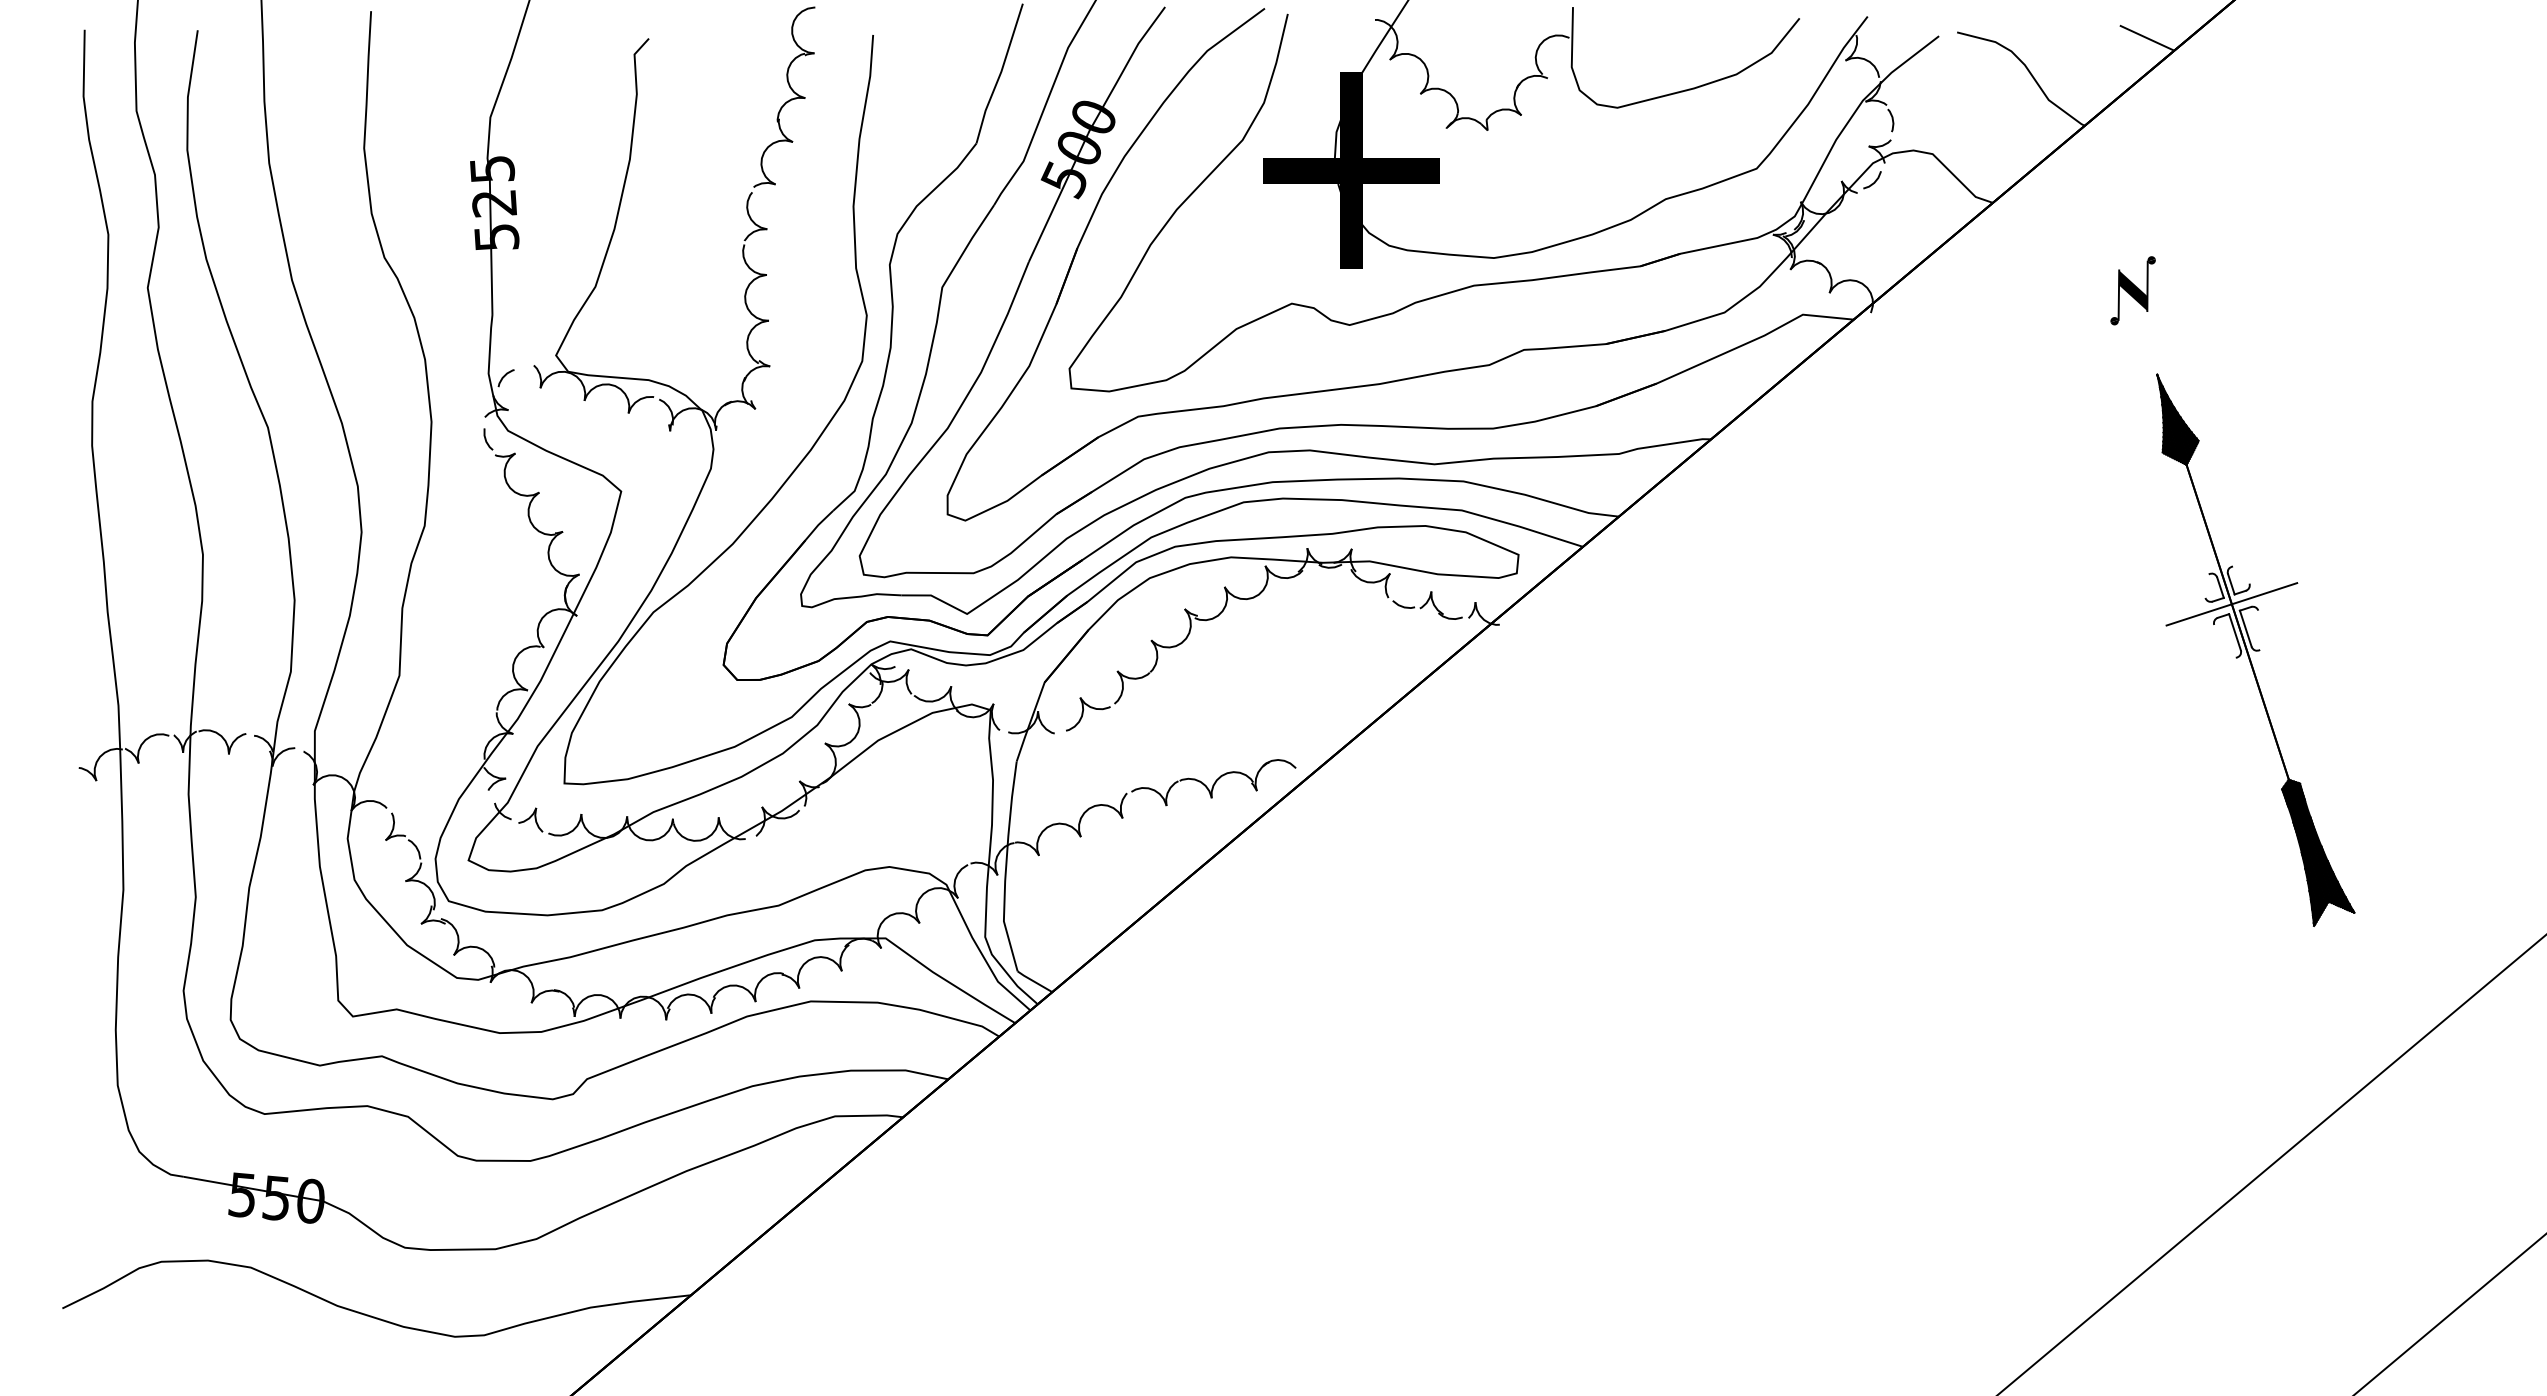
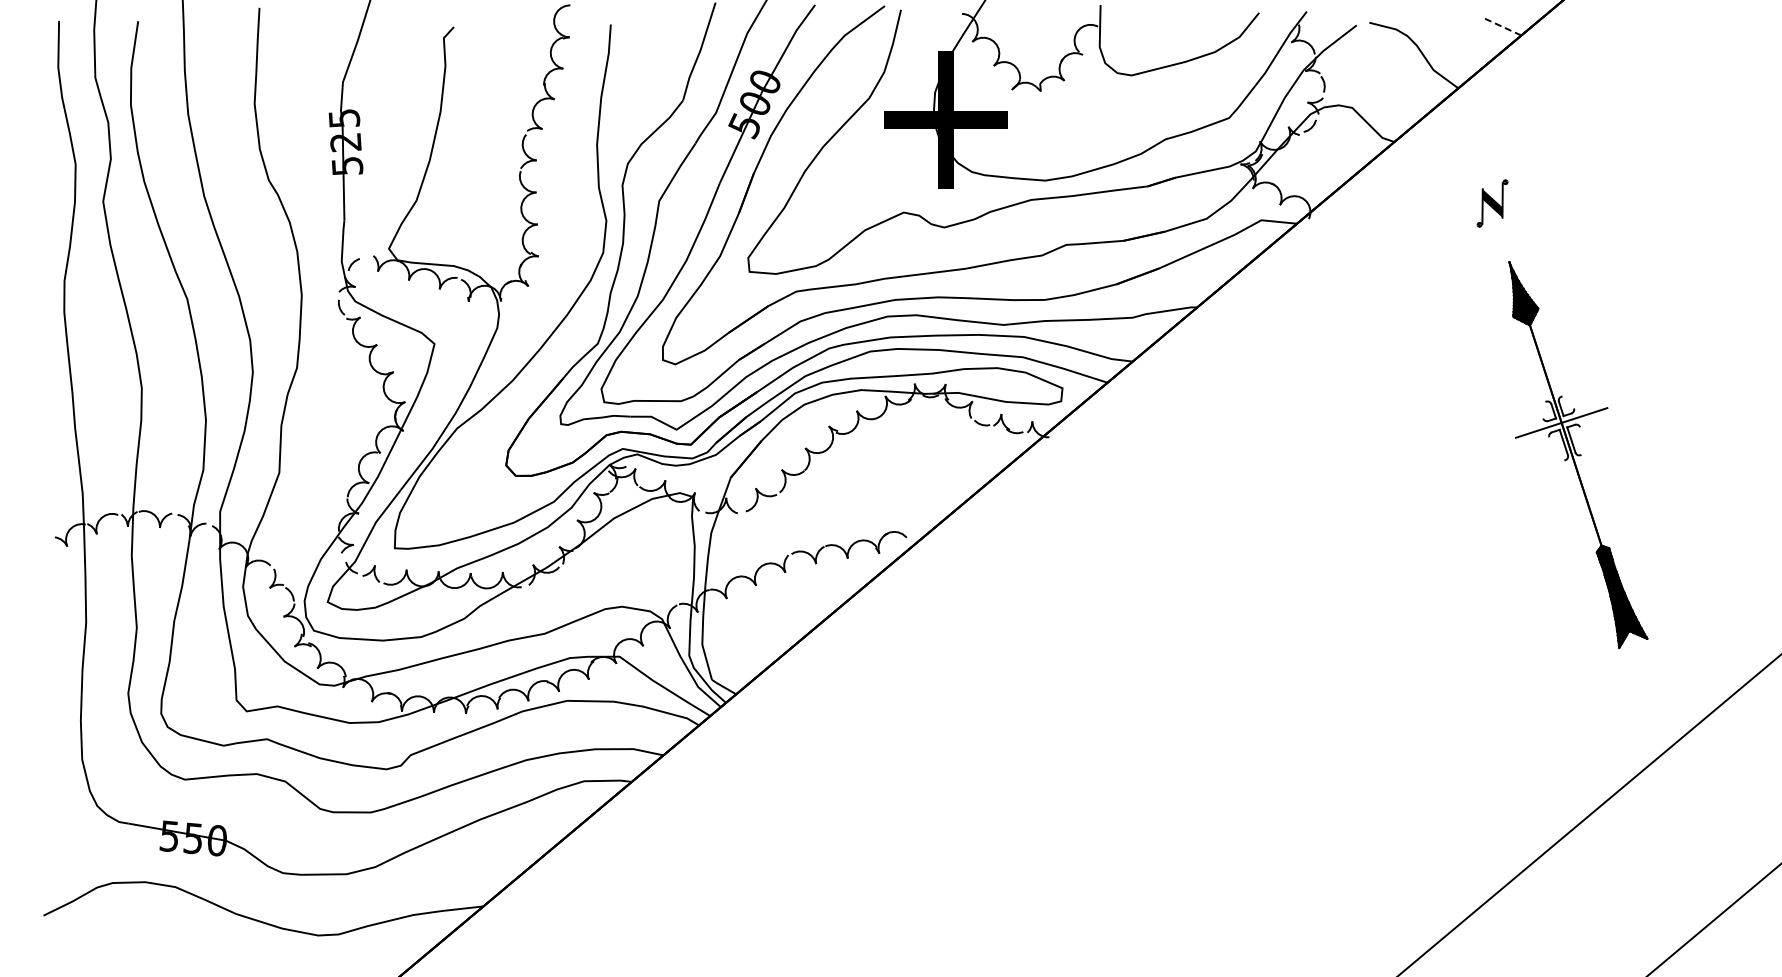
line: (2147, 37) -> (1502, 26), solid -> dashed

